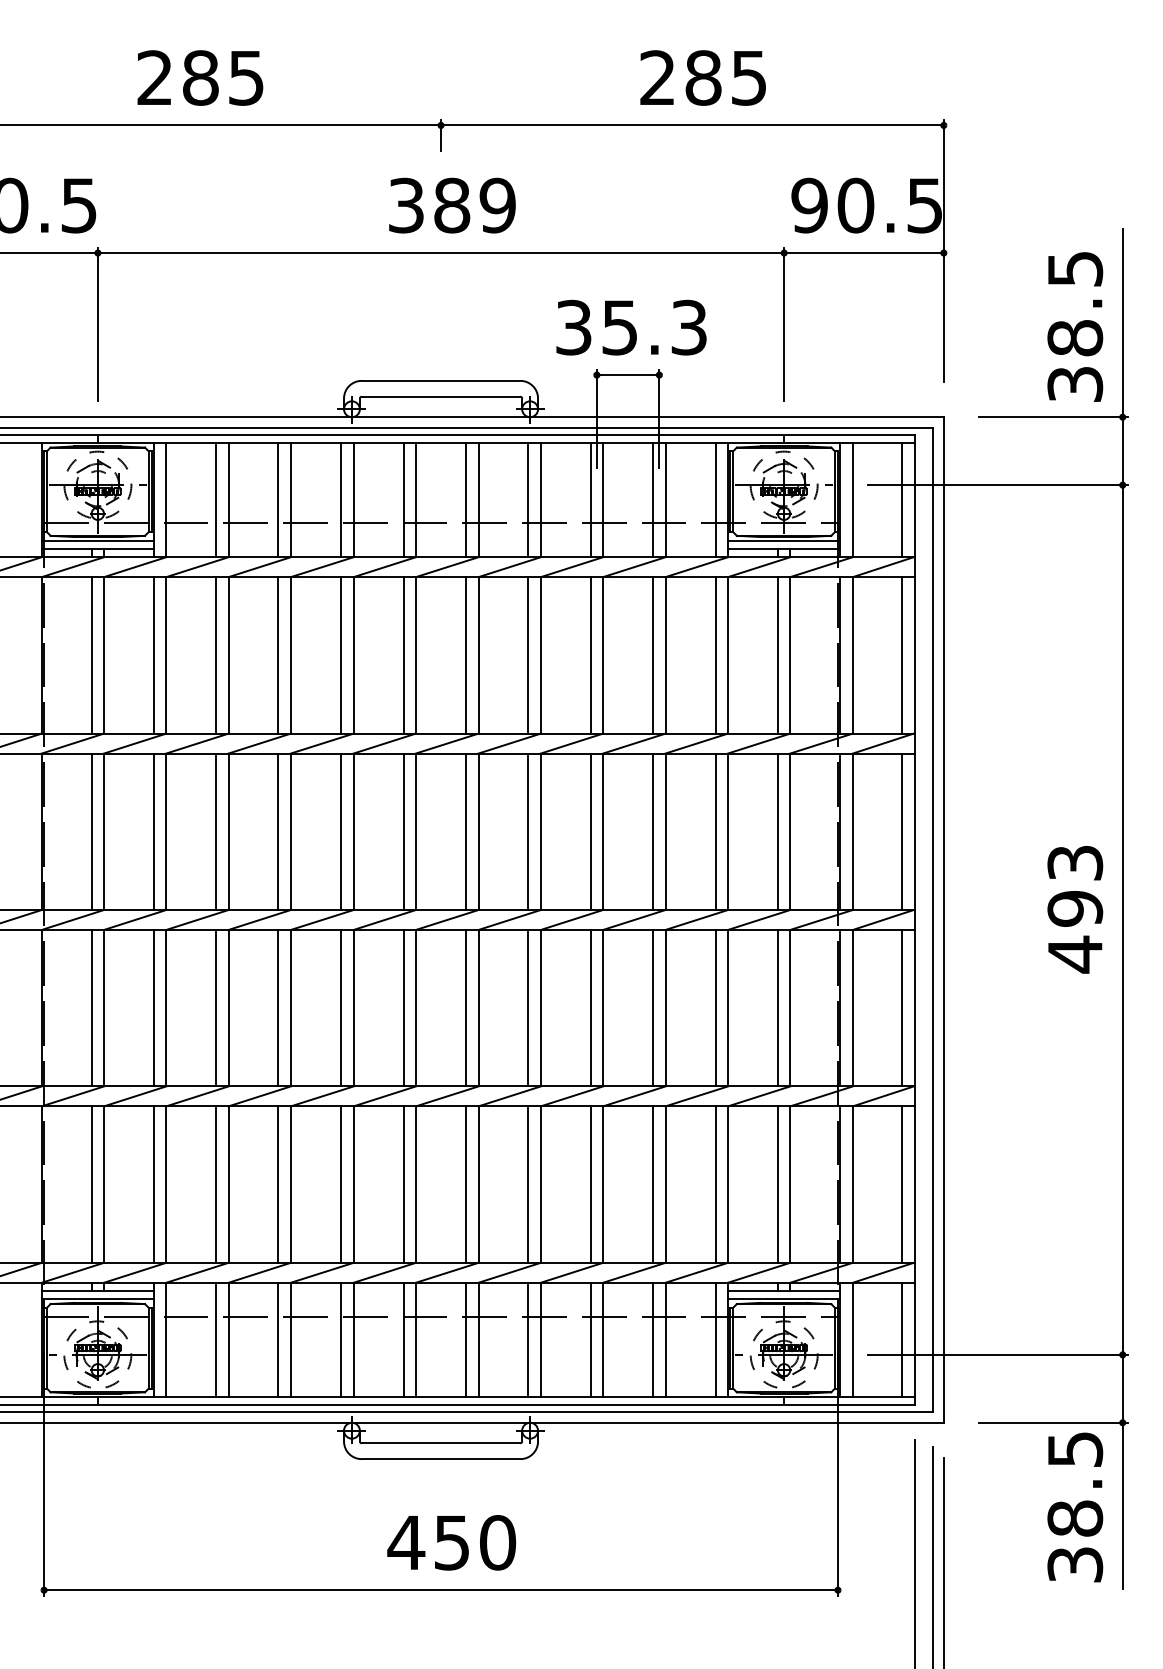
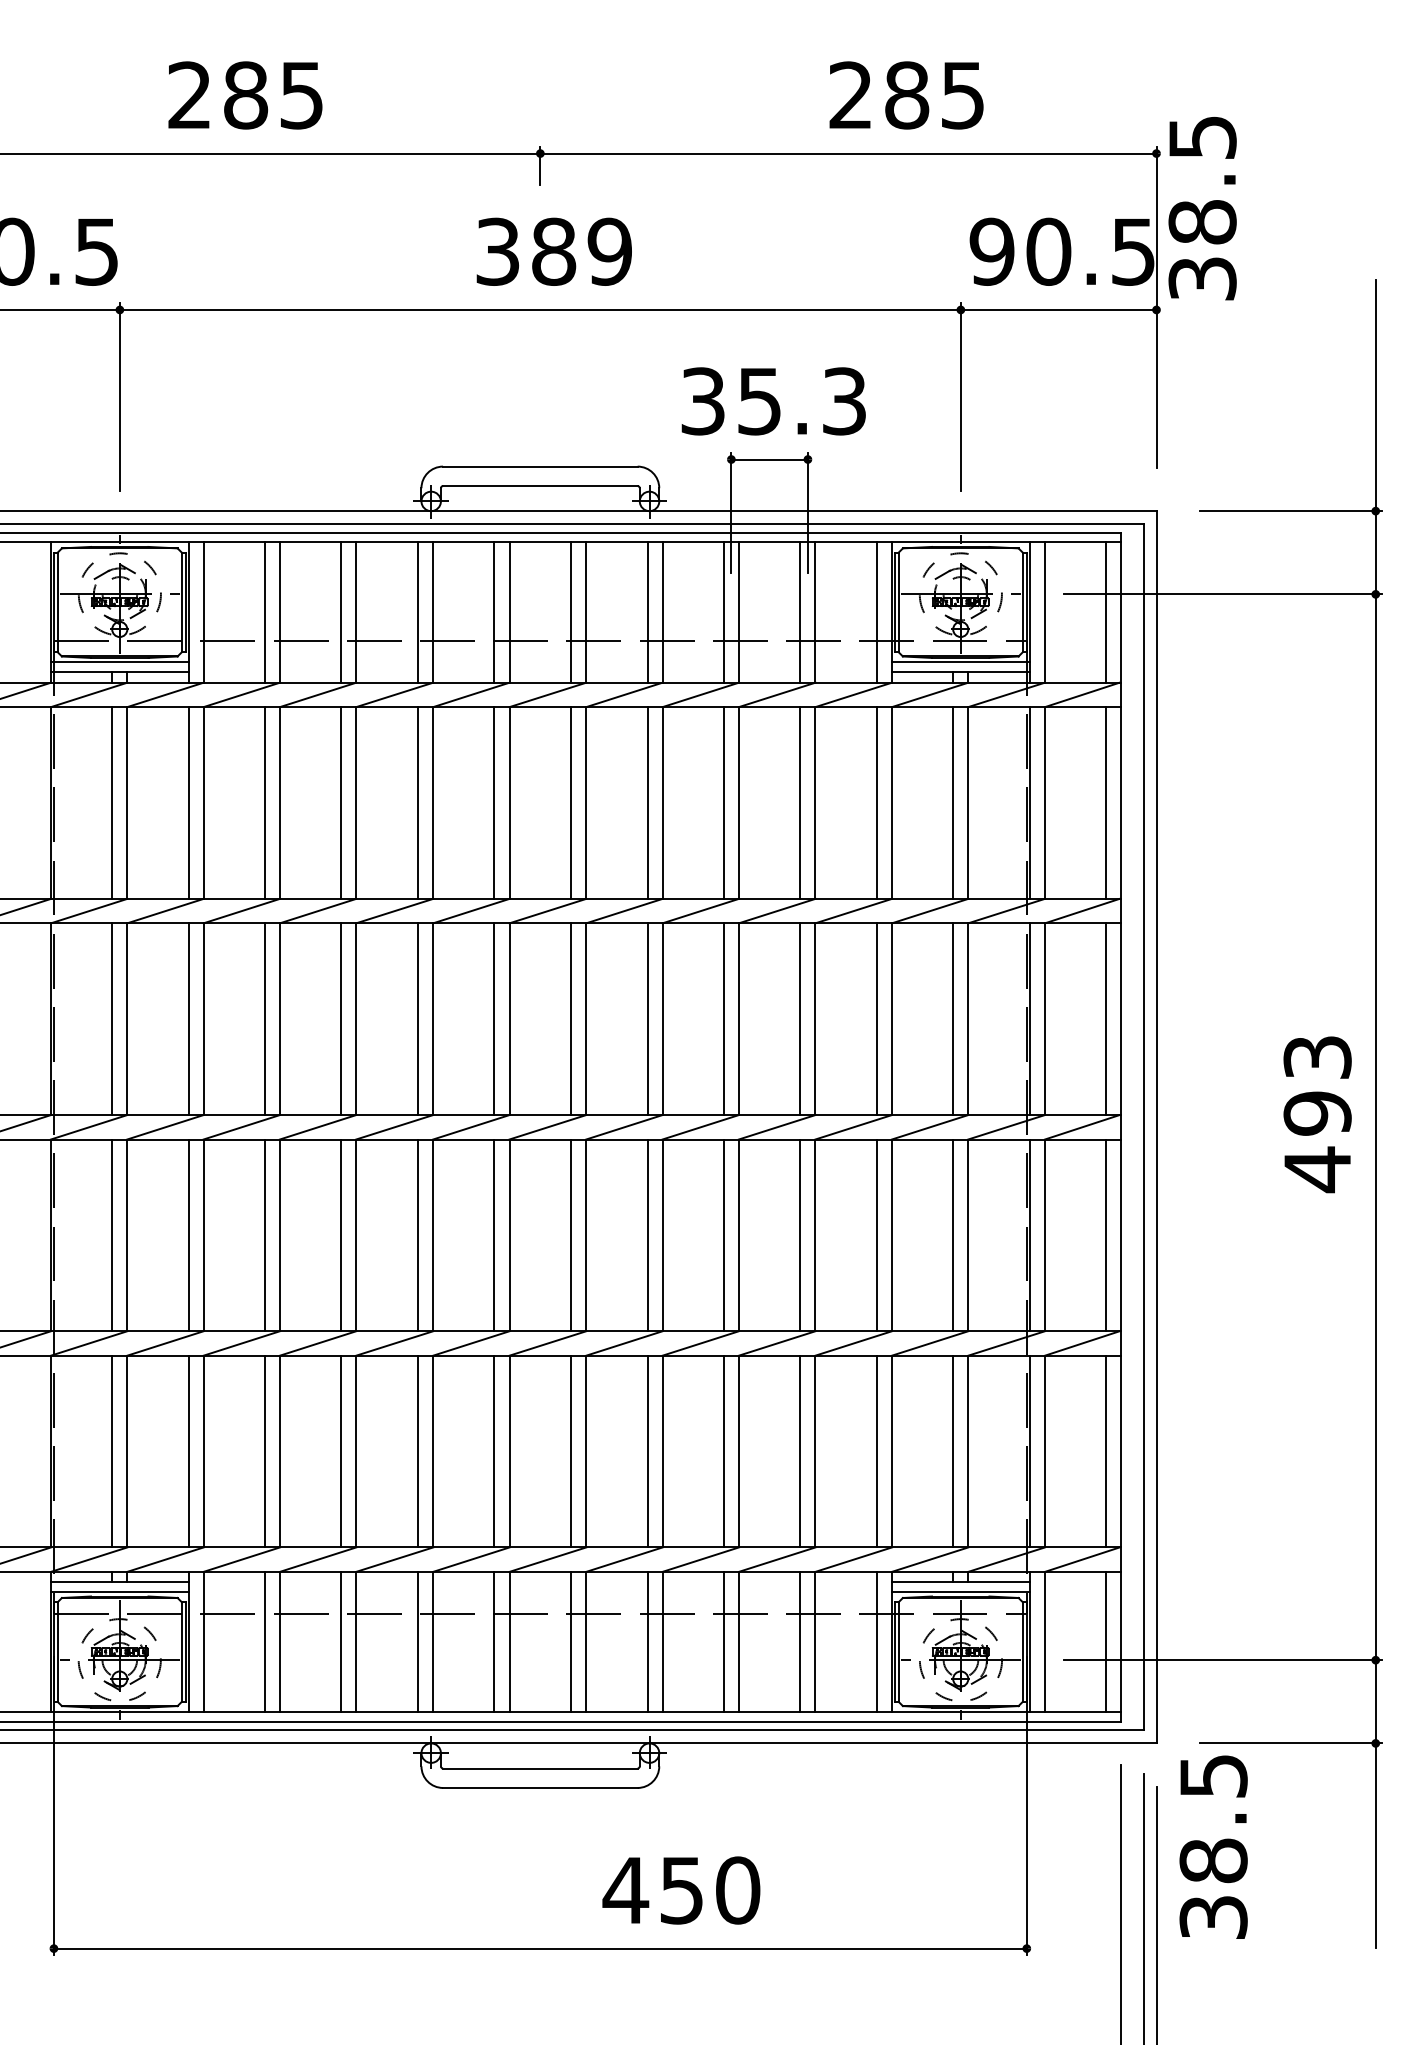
text: (703, 78) -> (906, 95), moved
text: (1075, 326) -> (1202, 208), moved
text: (1075, 1506) -> (1213, 1846), moved
text: (451, 1542) -> (681, 1890), moved

